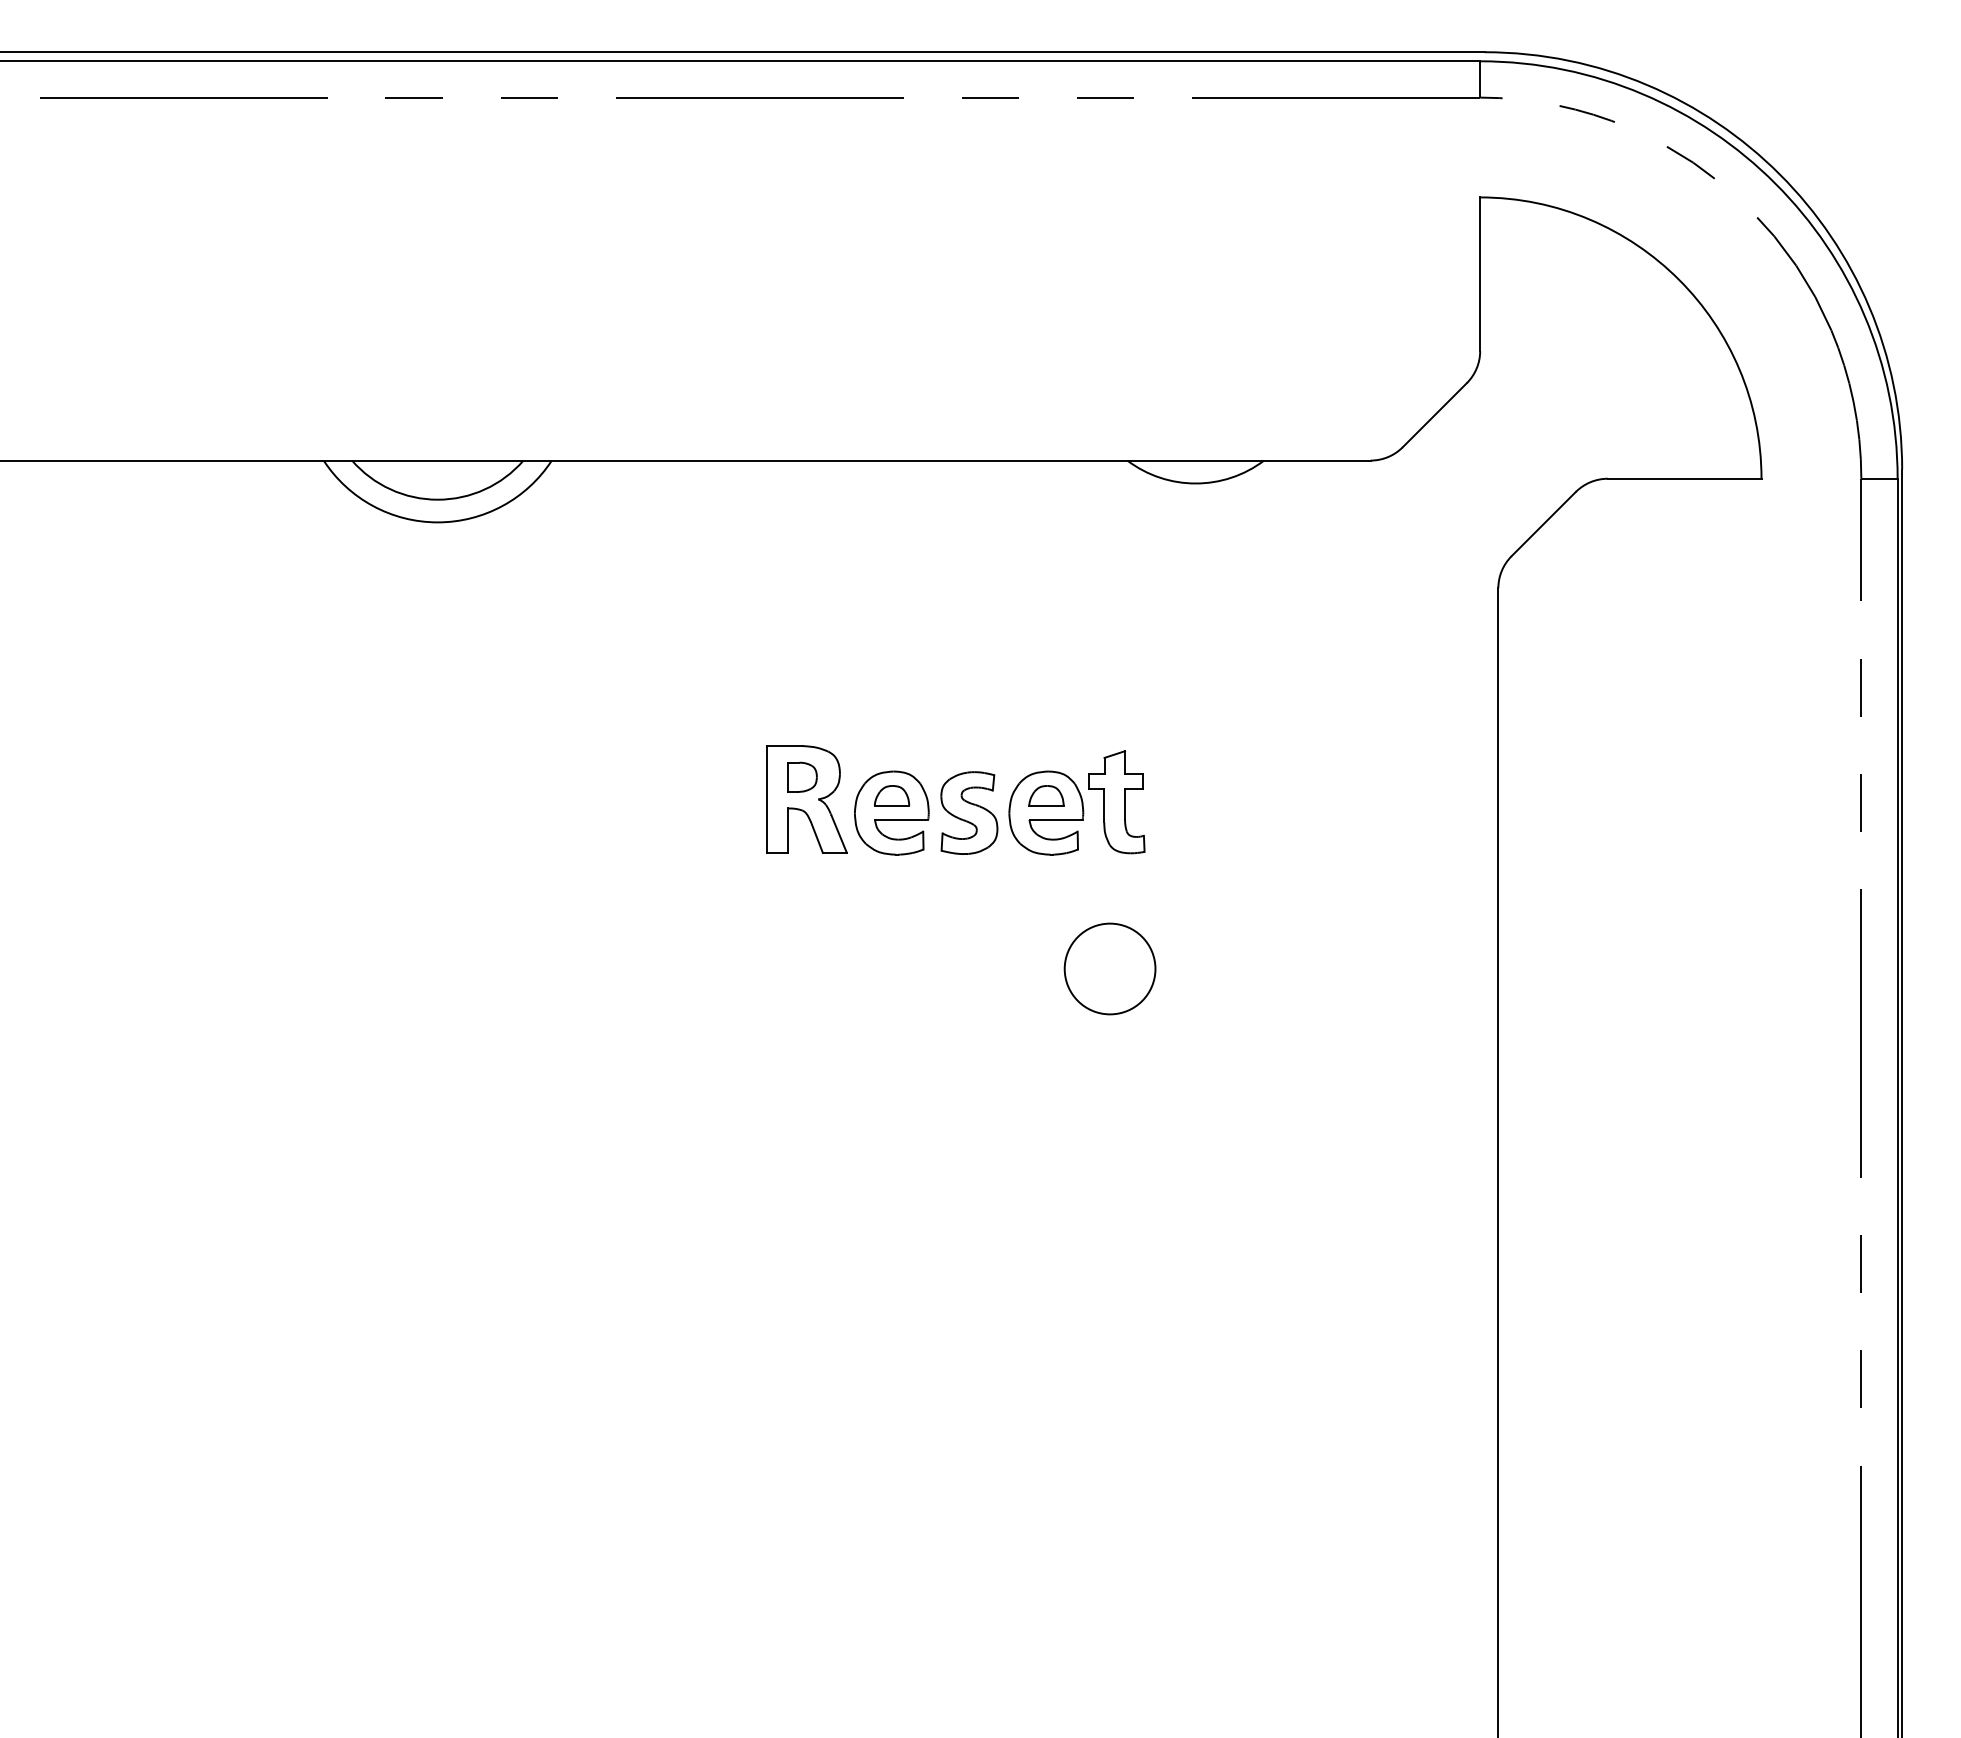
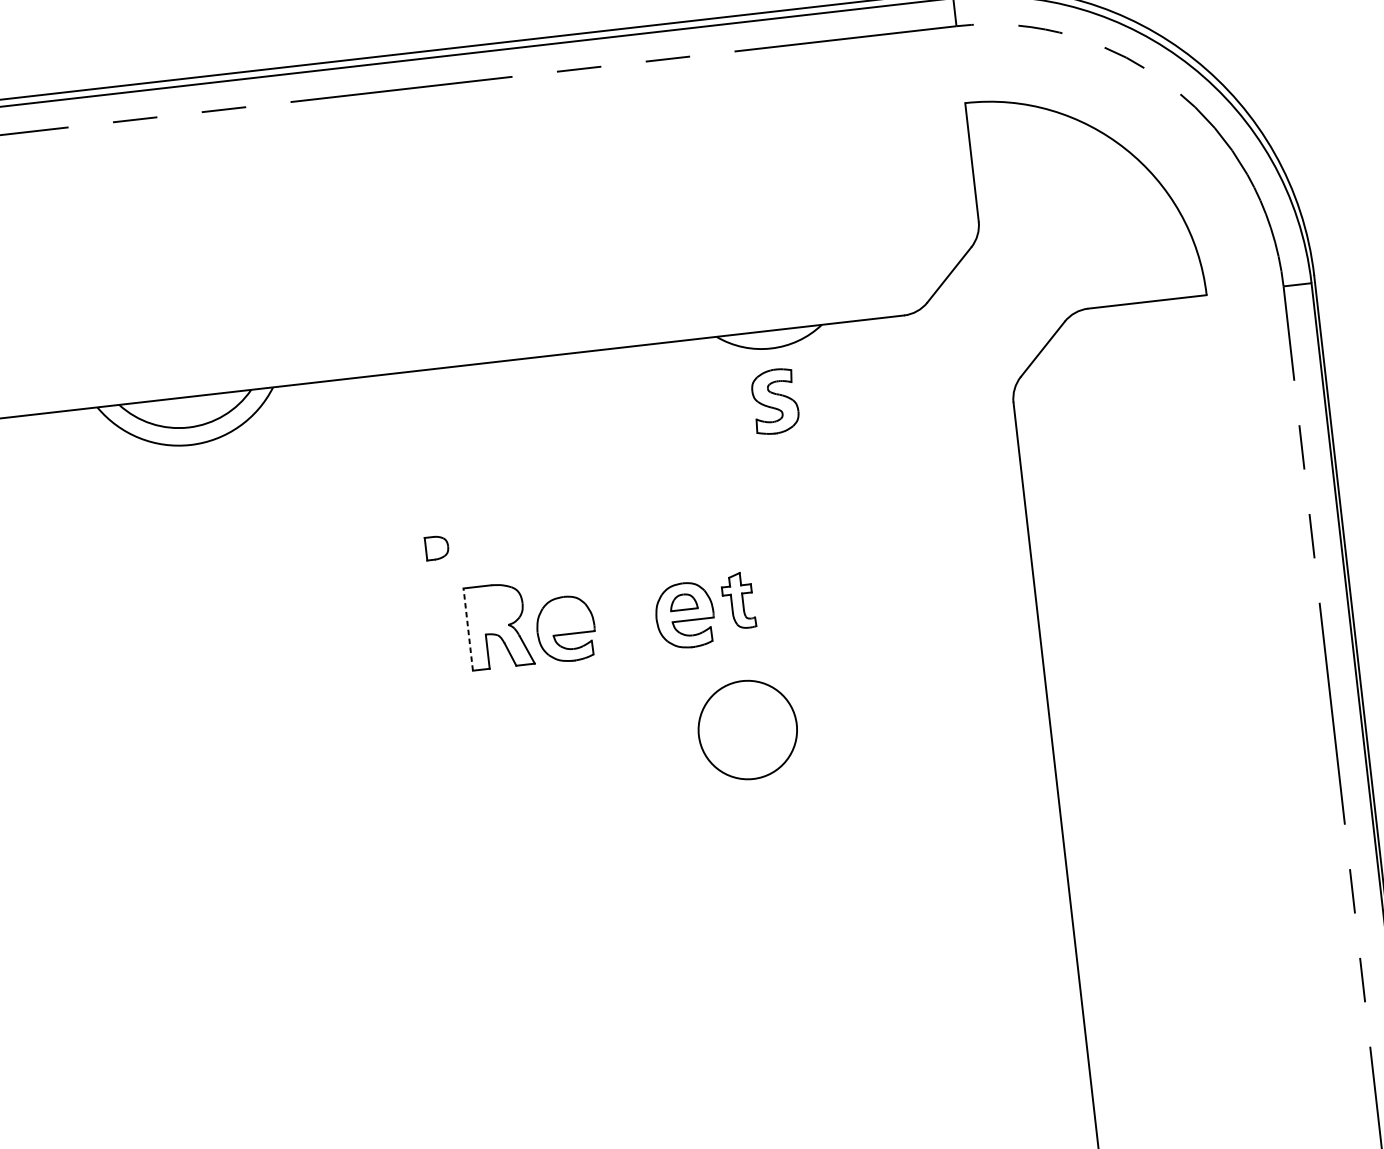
part: (802, 776) -> (437, 547), moved
part: (892, 795) -> (564, 615), removed
line: (766, 798) -> (468, 628), solid -> dashed
part: (1116, 802) -> (738, 601), size x0.7
part: (969, 812) -> (775, 401), moved
circle: (1109, 968) -> (747, 729), size x1.4

